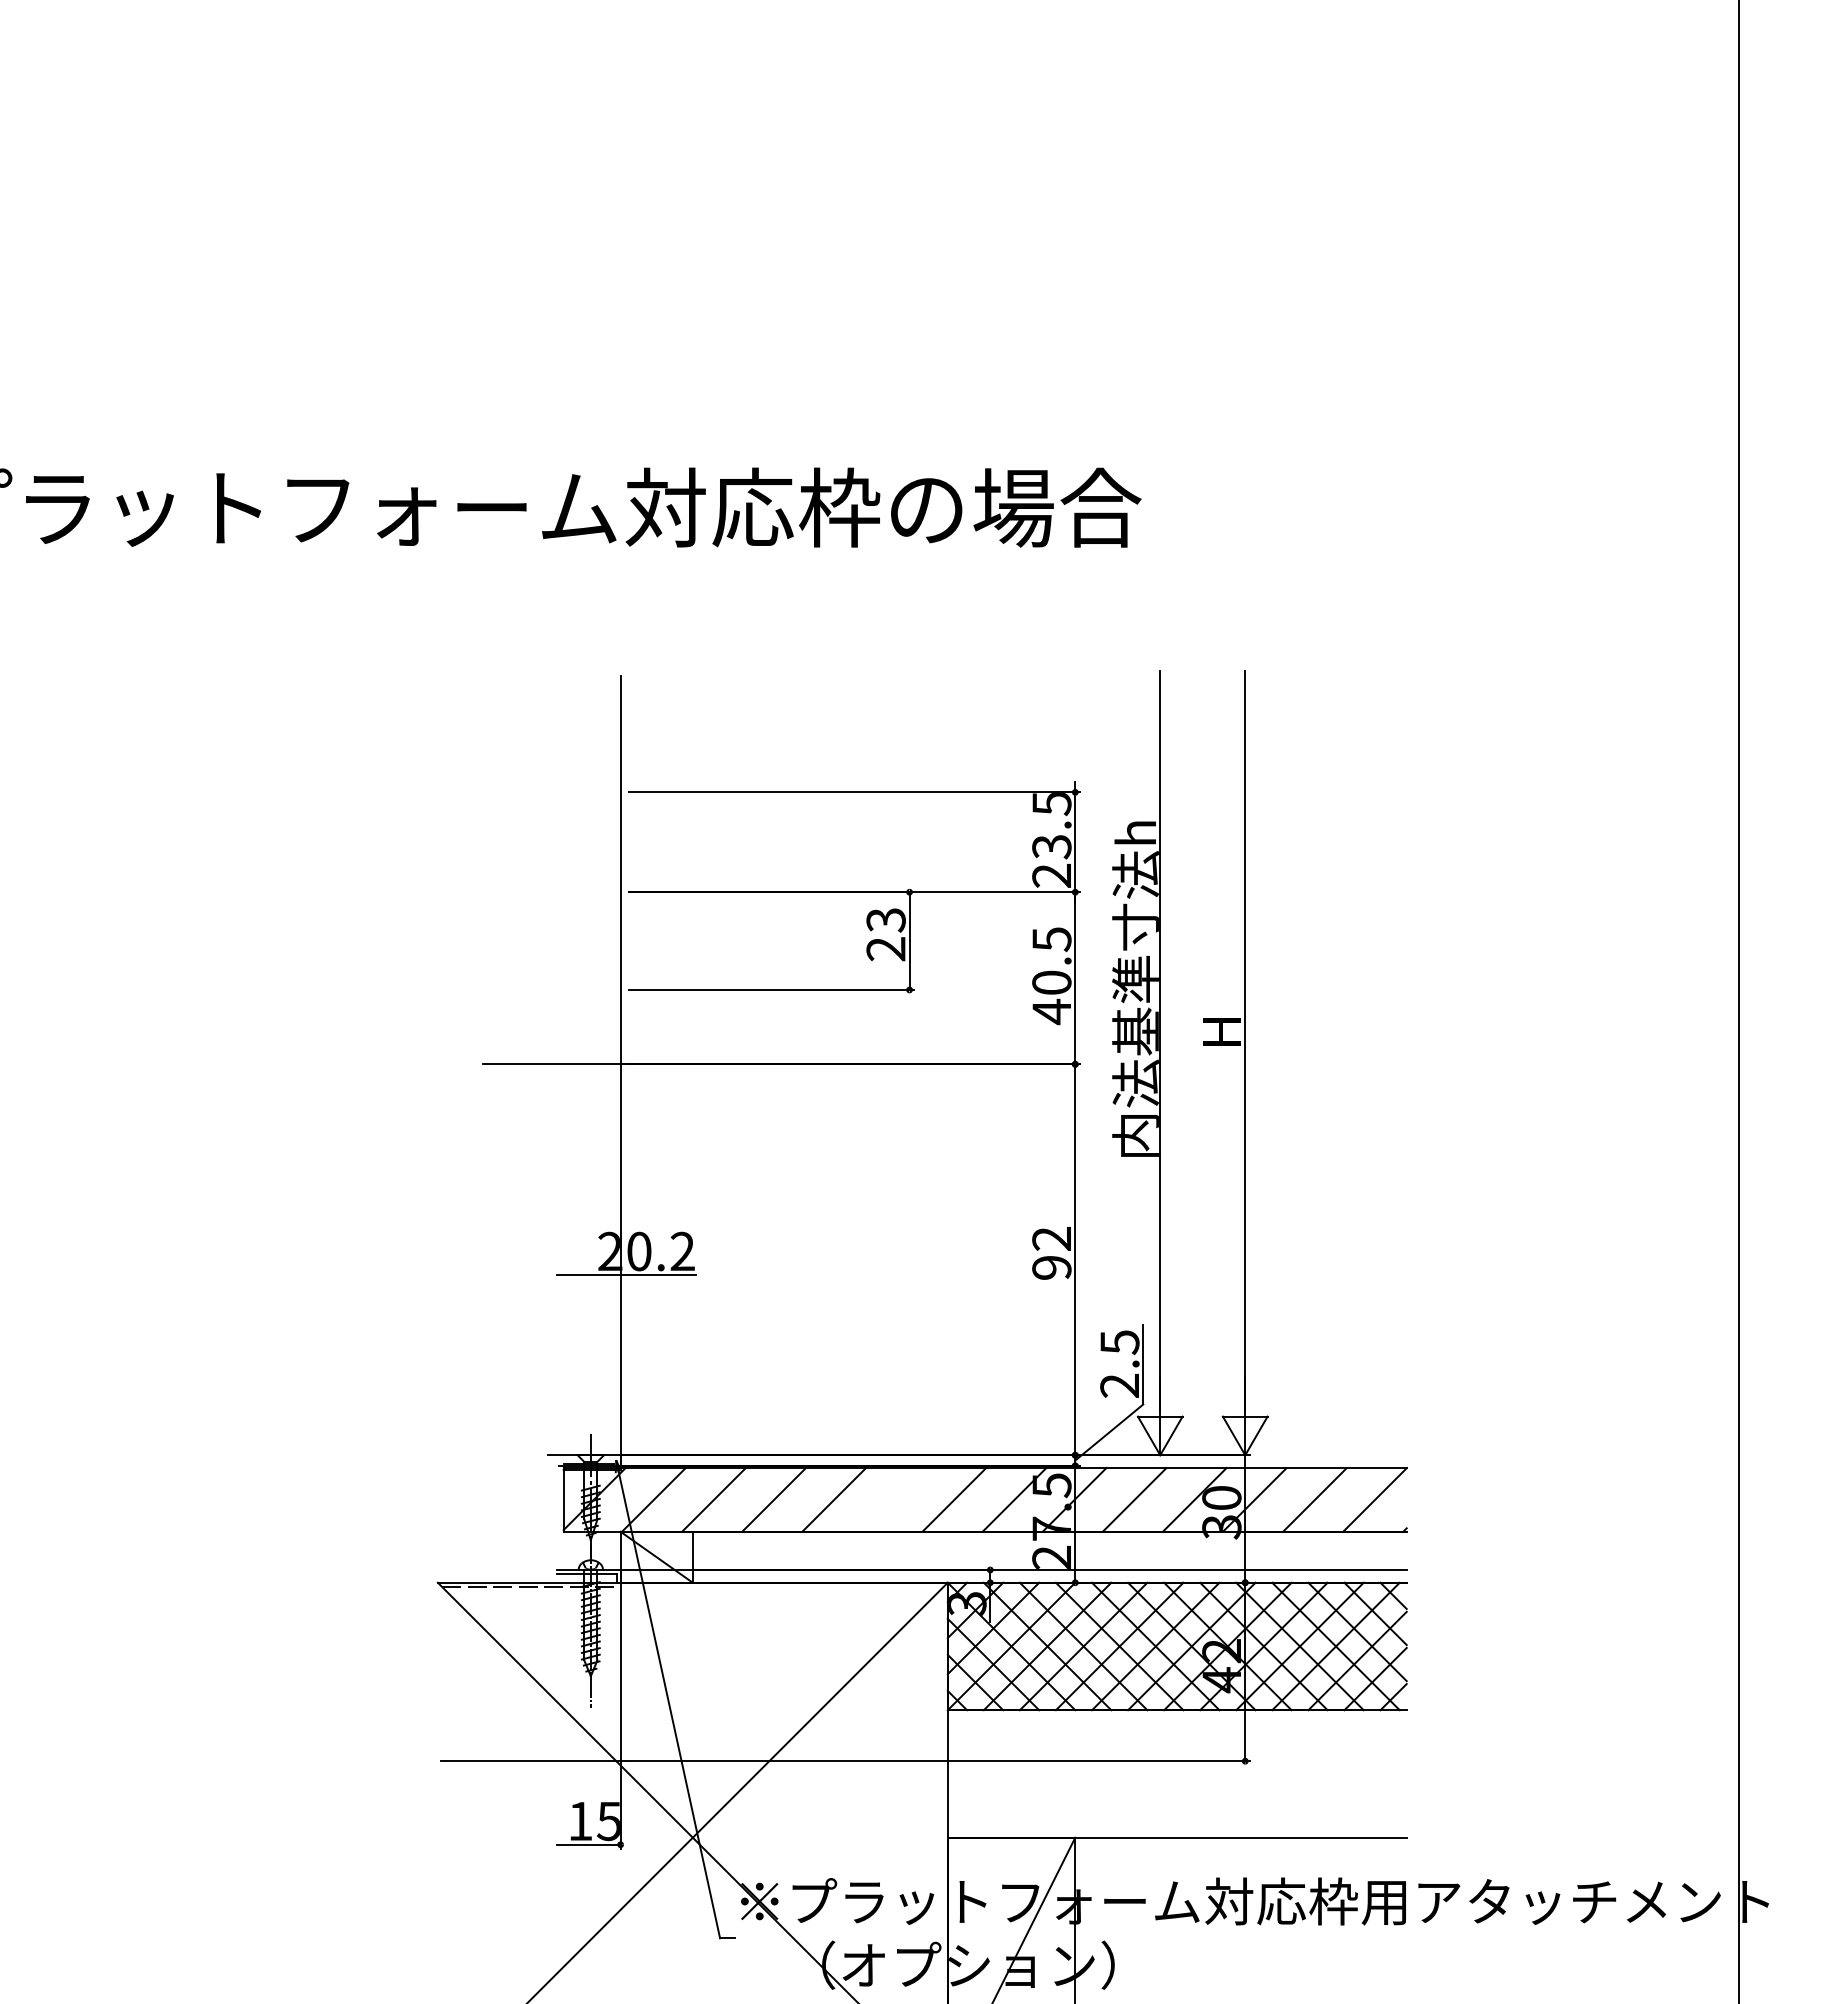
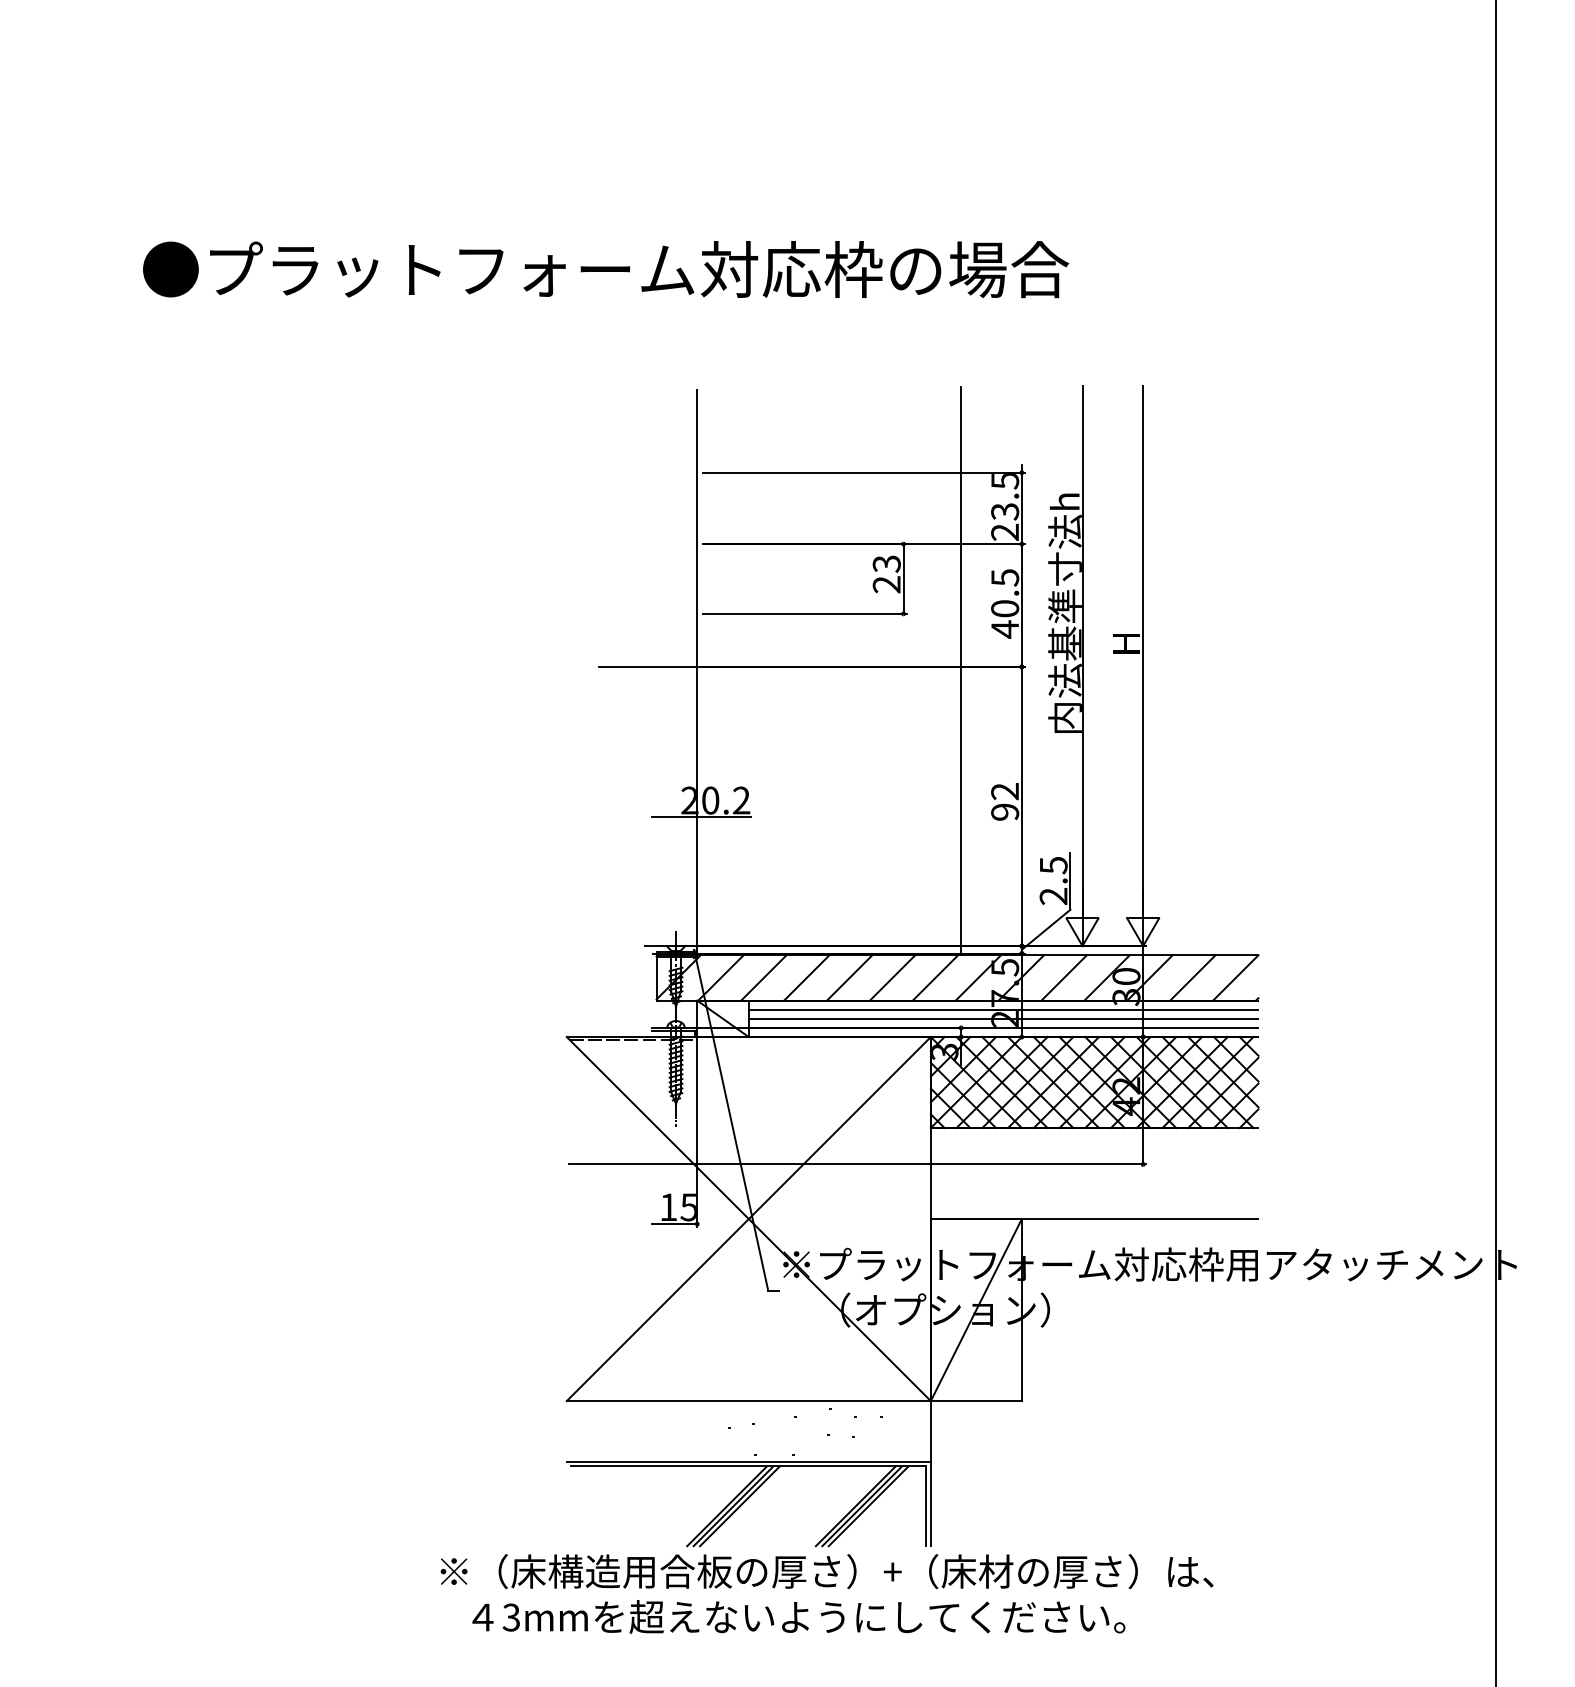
line: (990, 1069) -> (961, 670), added
line: (894, 1499) -> (892, 977), added
line: (1049, 1544) -> (1003, 1009), added
line: (1049, 1556) -> (1003, 1018), added

